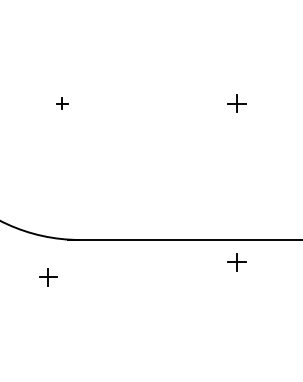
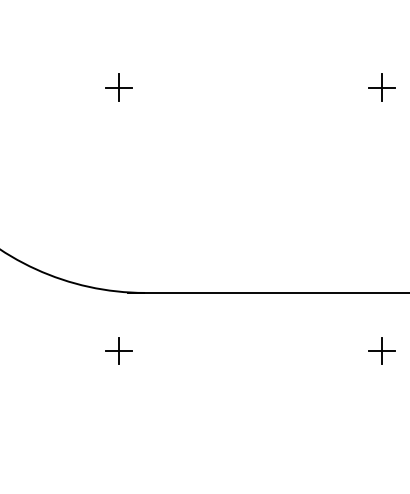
part: (62, 103) -> (119, 87), size x1.67
part: (236, 262) -> (381, 350), moved
part: (48, 277) -> (119, 350), moved

